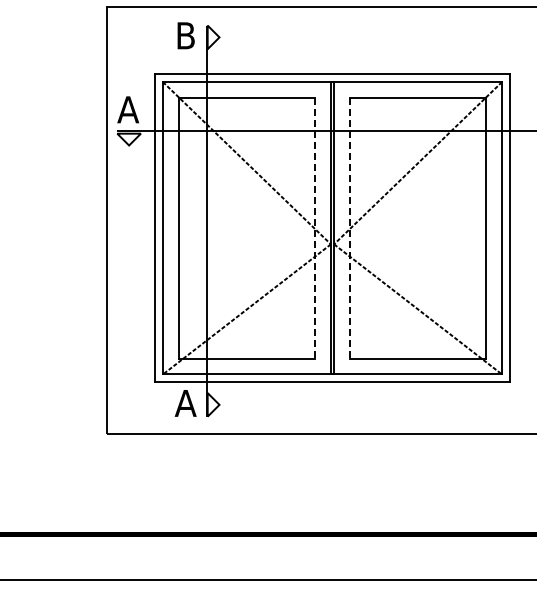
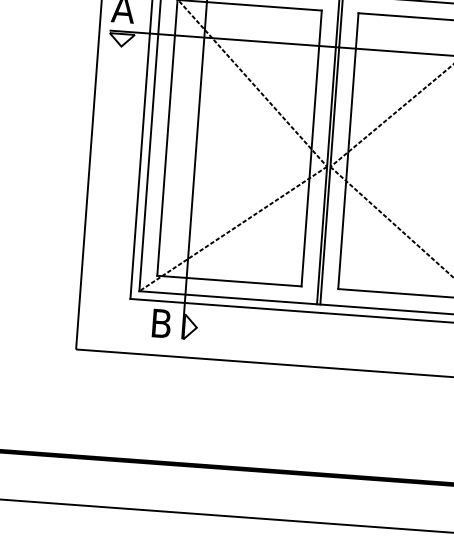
line: (315, 228) -> (312, 148), dashed -> solid
line: (349, 228) -> (347, 151), dashed -> solid
text: (185, 403) -> (161, 323), A -> B

